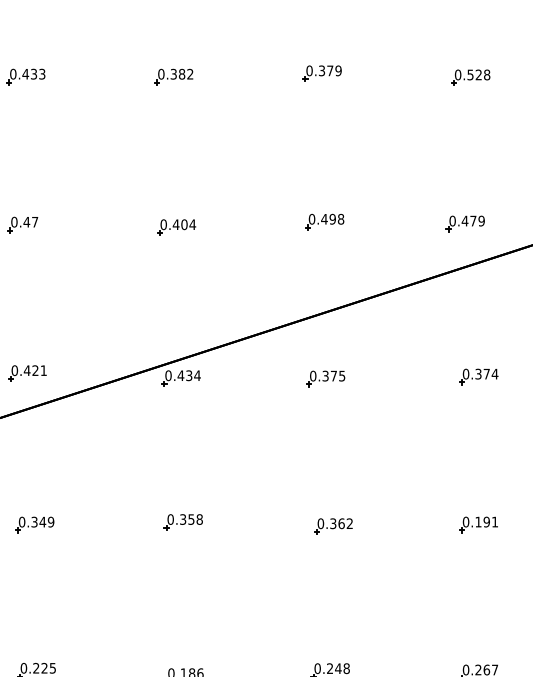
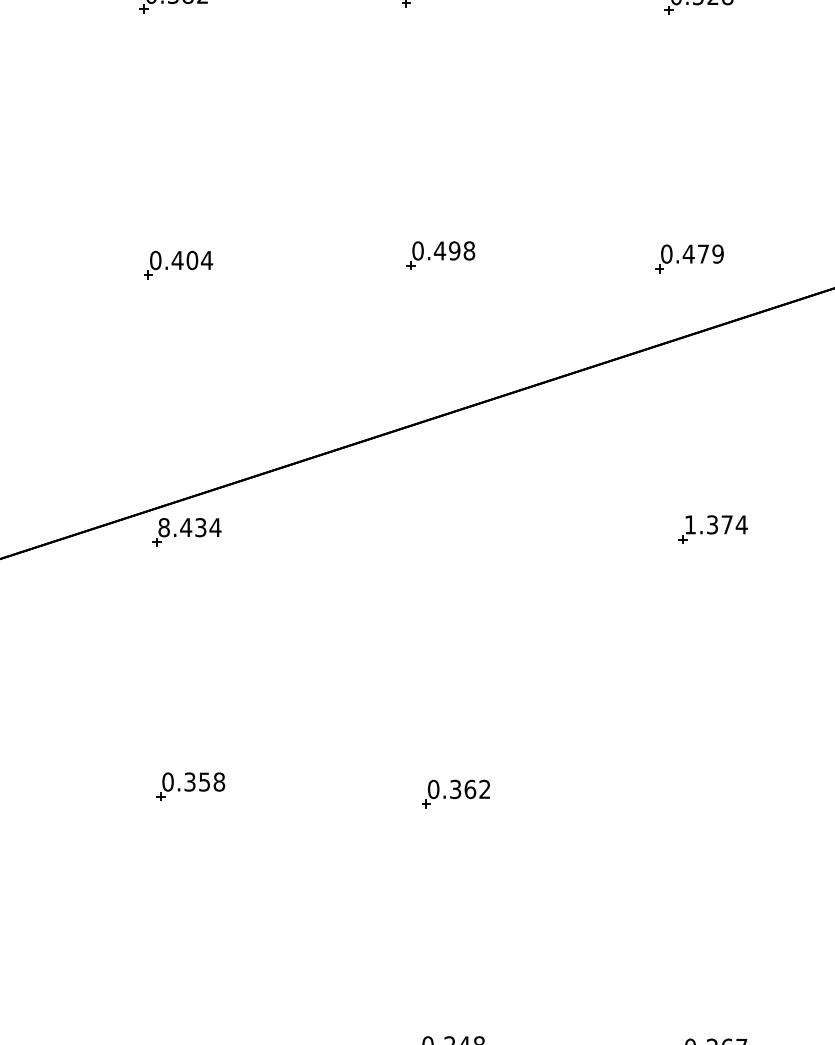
text: (465, 373) -> (689, 523), 0.374 -> 1.374
text: (168, 375) -> (164, 527), 0.434 -> 8.434
part: (325, 378) -> (441, 532), removed
part: (478, 524) -> (712, 790), removed

